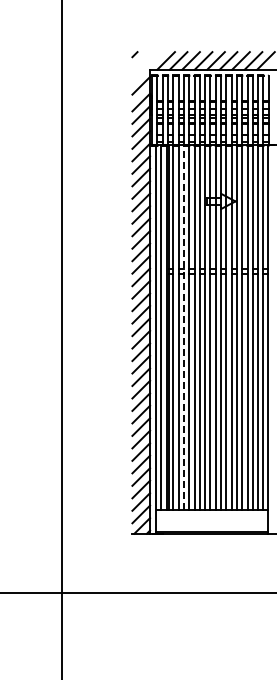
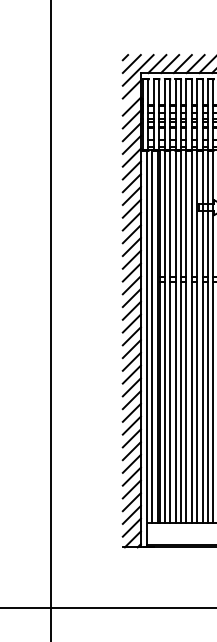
line: (141, 60) -> (132, 63), added
line: (147, 67) -> (138, 70), added
line: (183, 327) -> (175, 336), dashed -> solid

